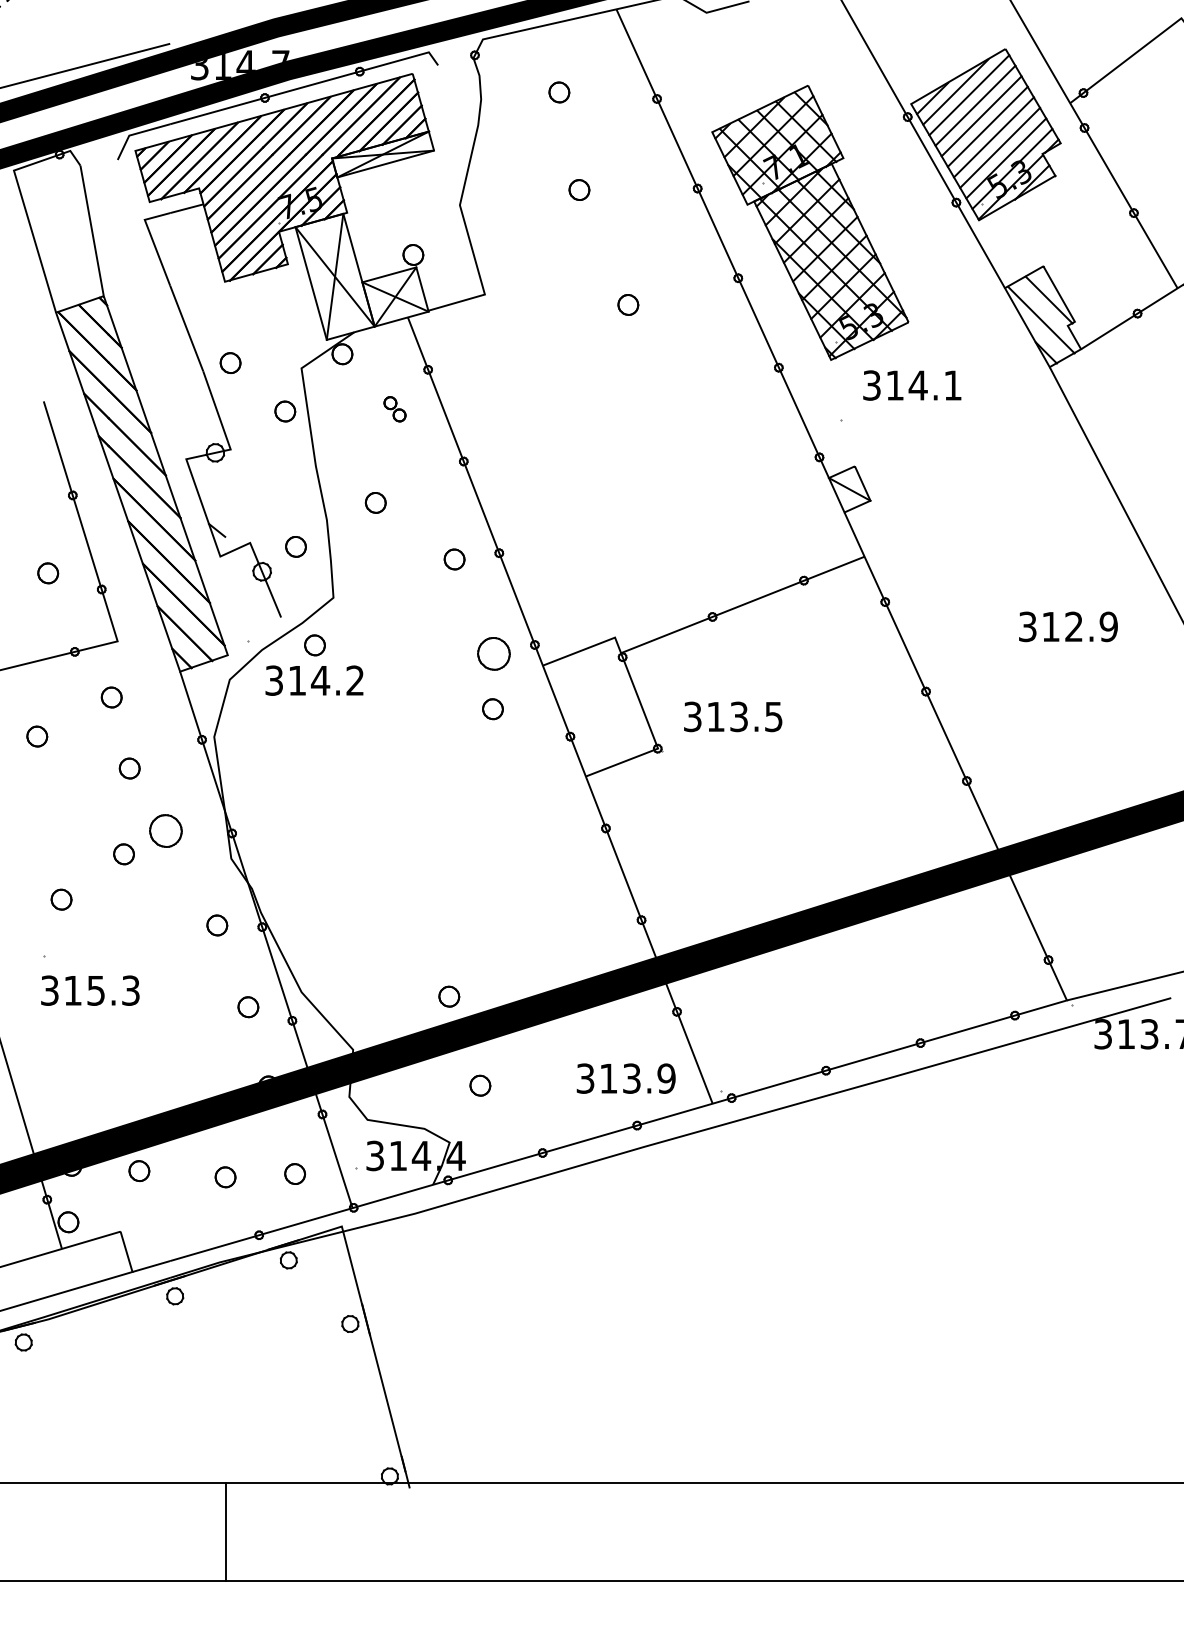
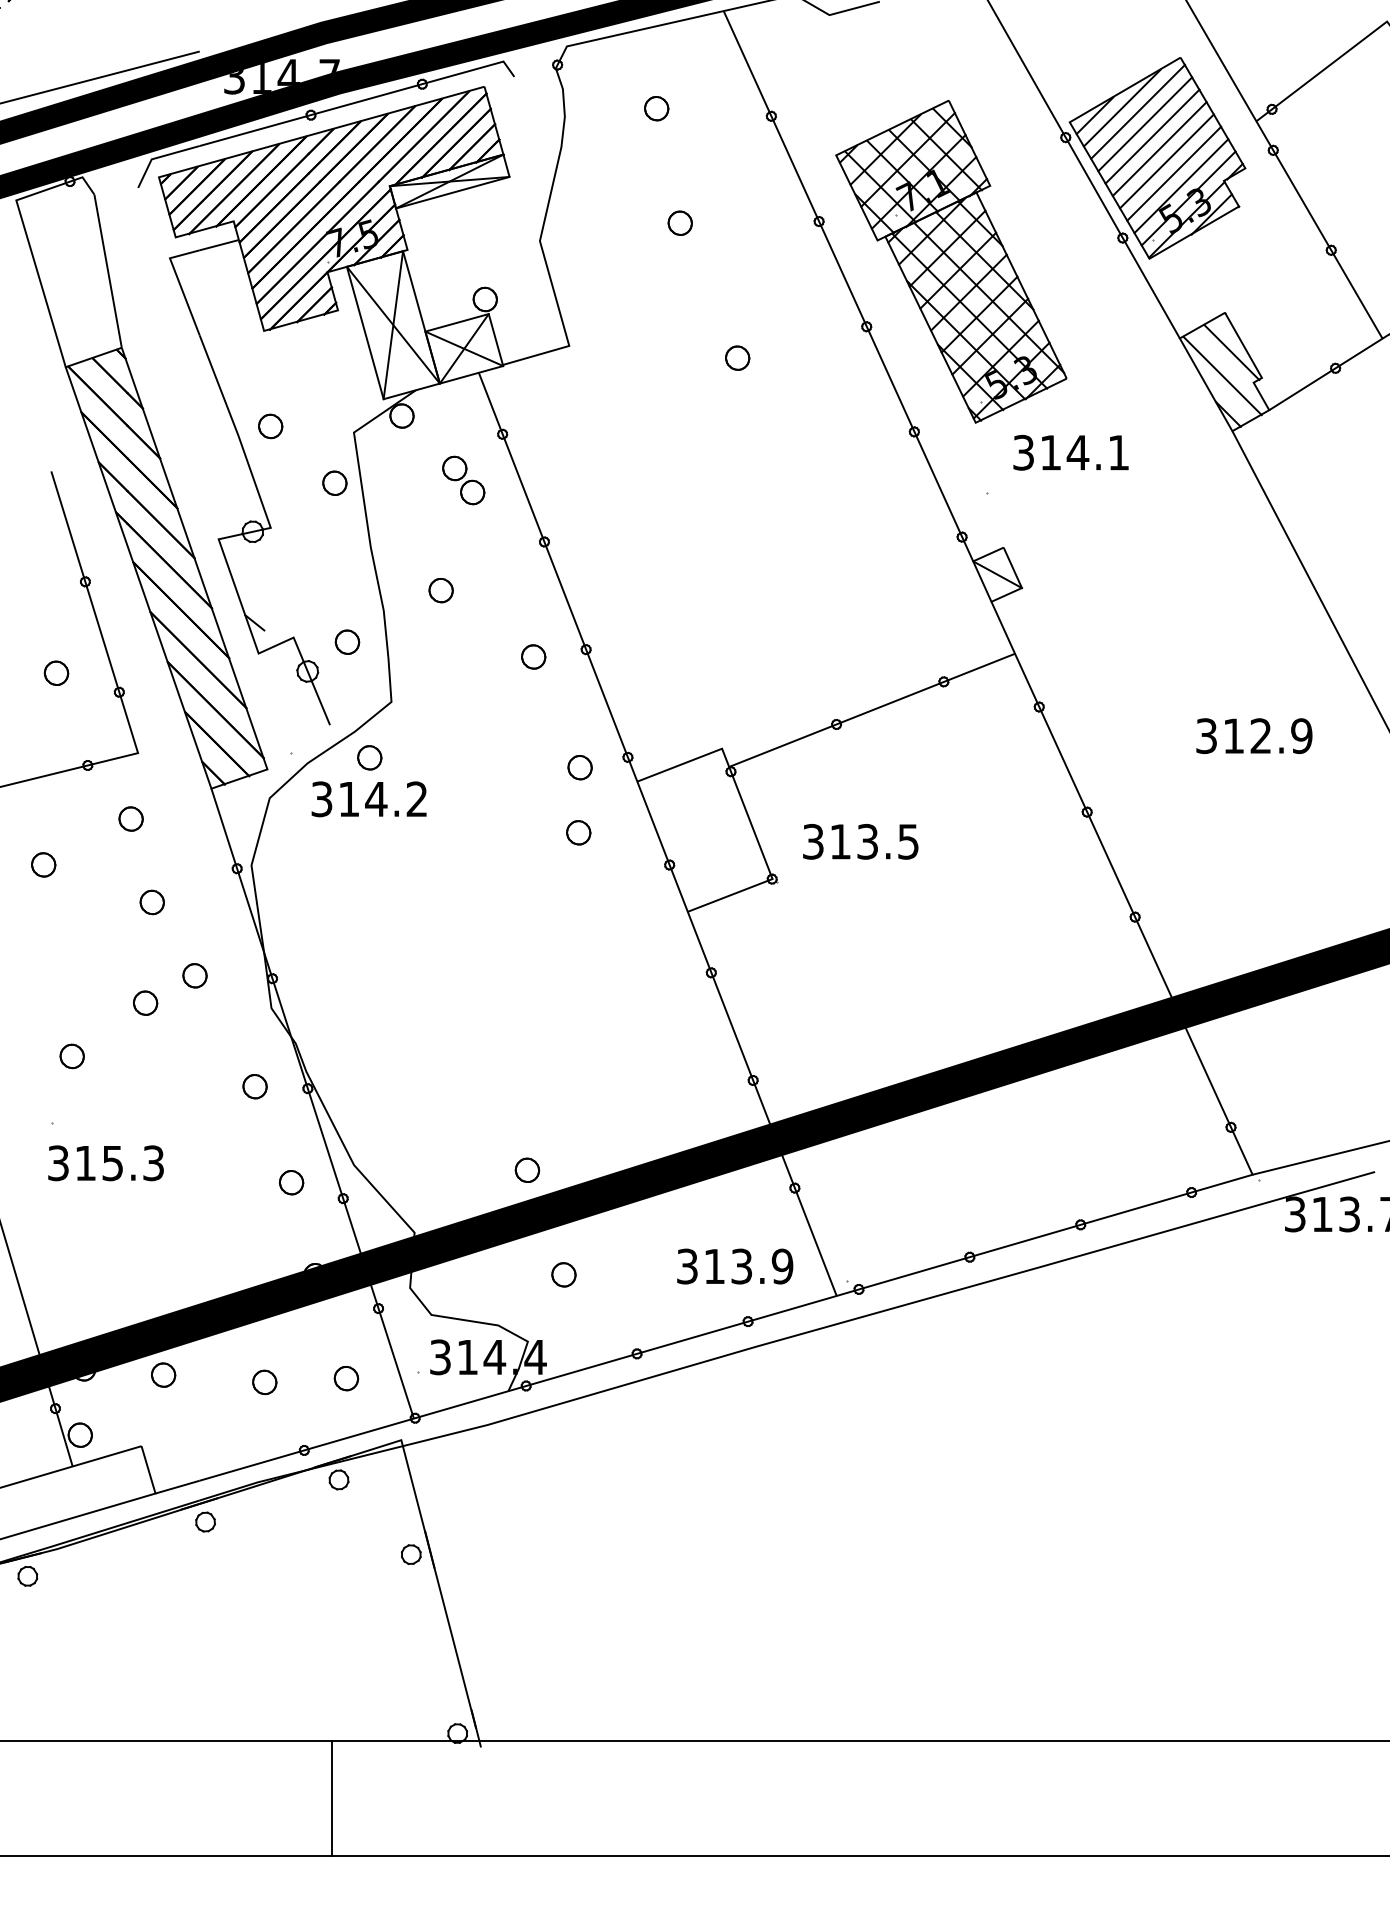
part: (394, 409) -> (463, 480), size x1.67
part: (494, 653) -> (580, 767), size x0.62
part: (166, 830) -> (195, 975), size x0.62
line: (225, 1531) -> (331, 1798), moved

